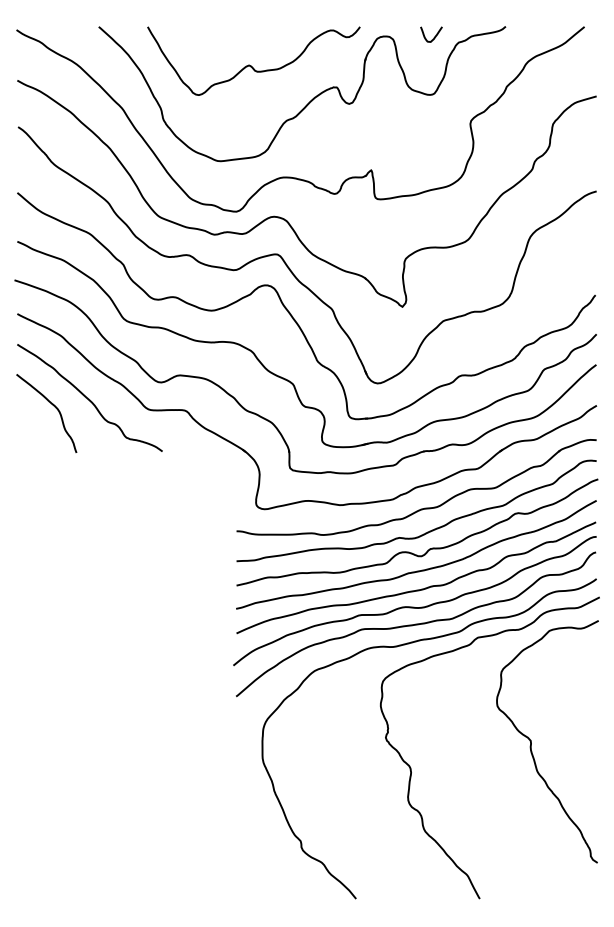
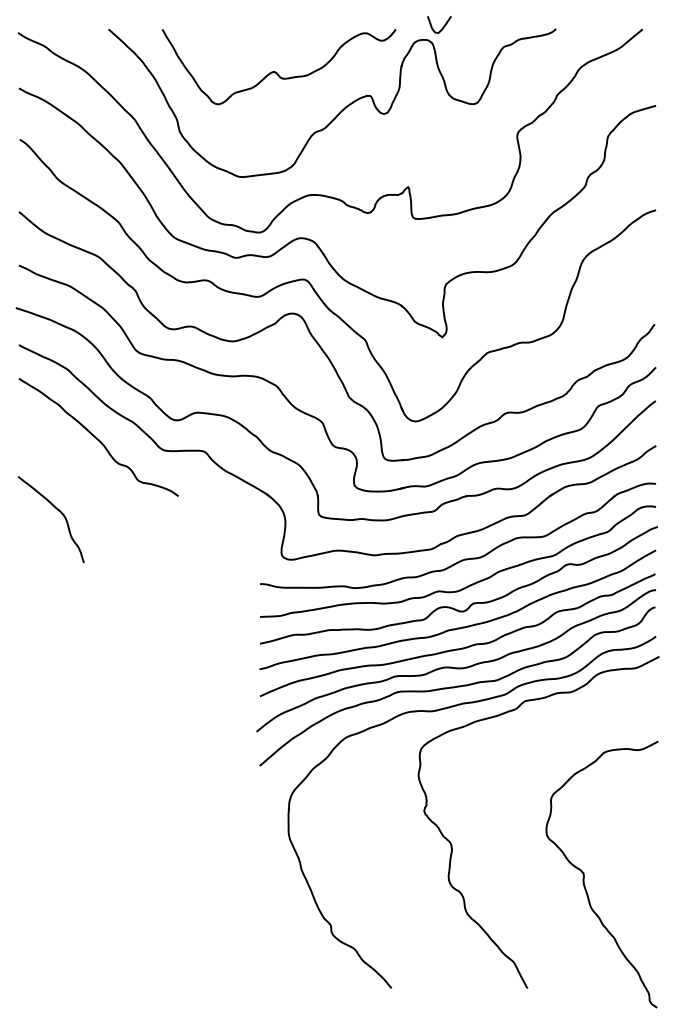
curve: (435, 35) -> (443, 25), moved
curve: (53, 406) -> (58, 511), moved
curve: (531, 741) -> (584, 874), moved

